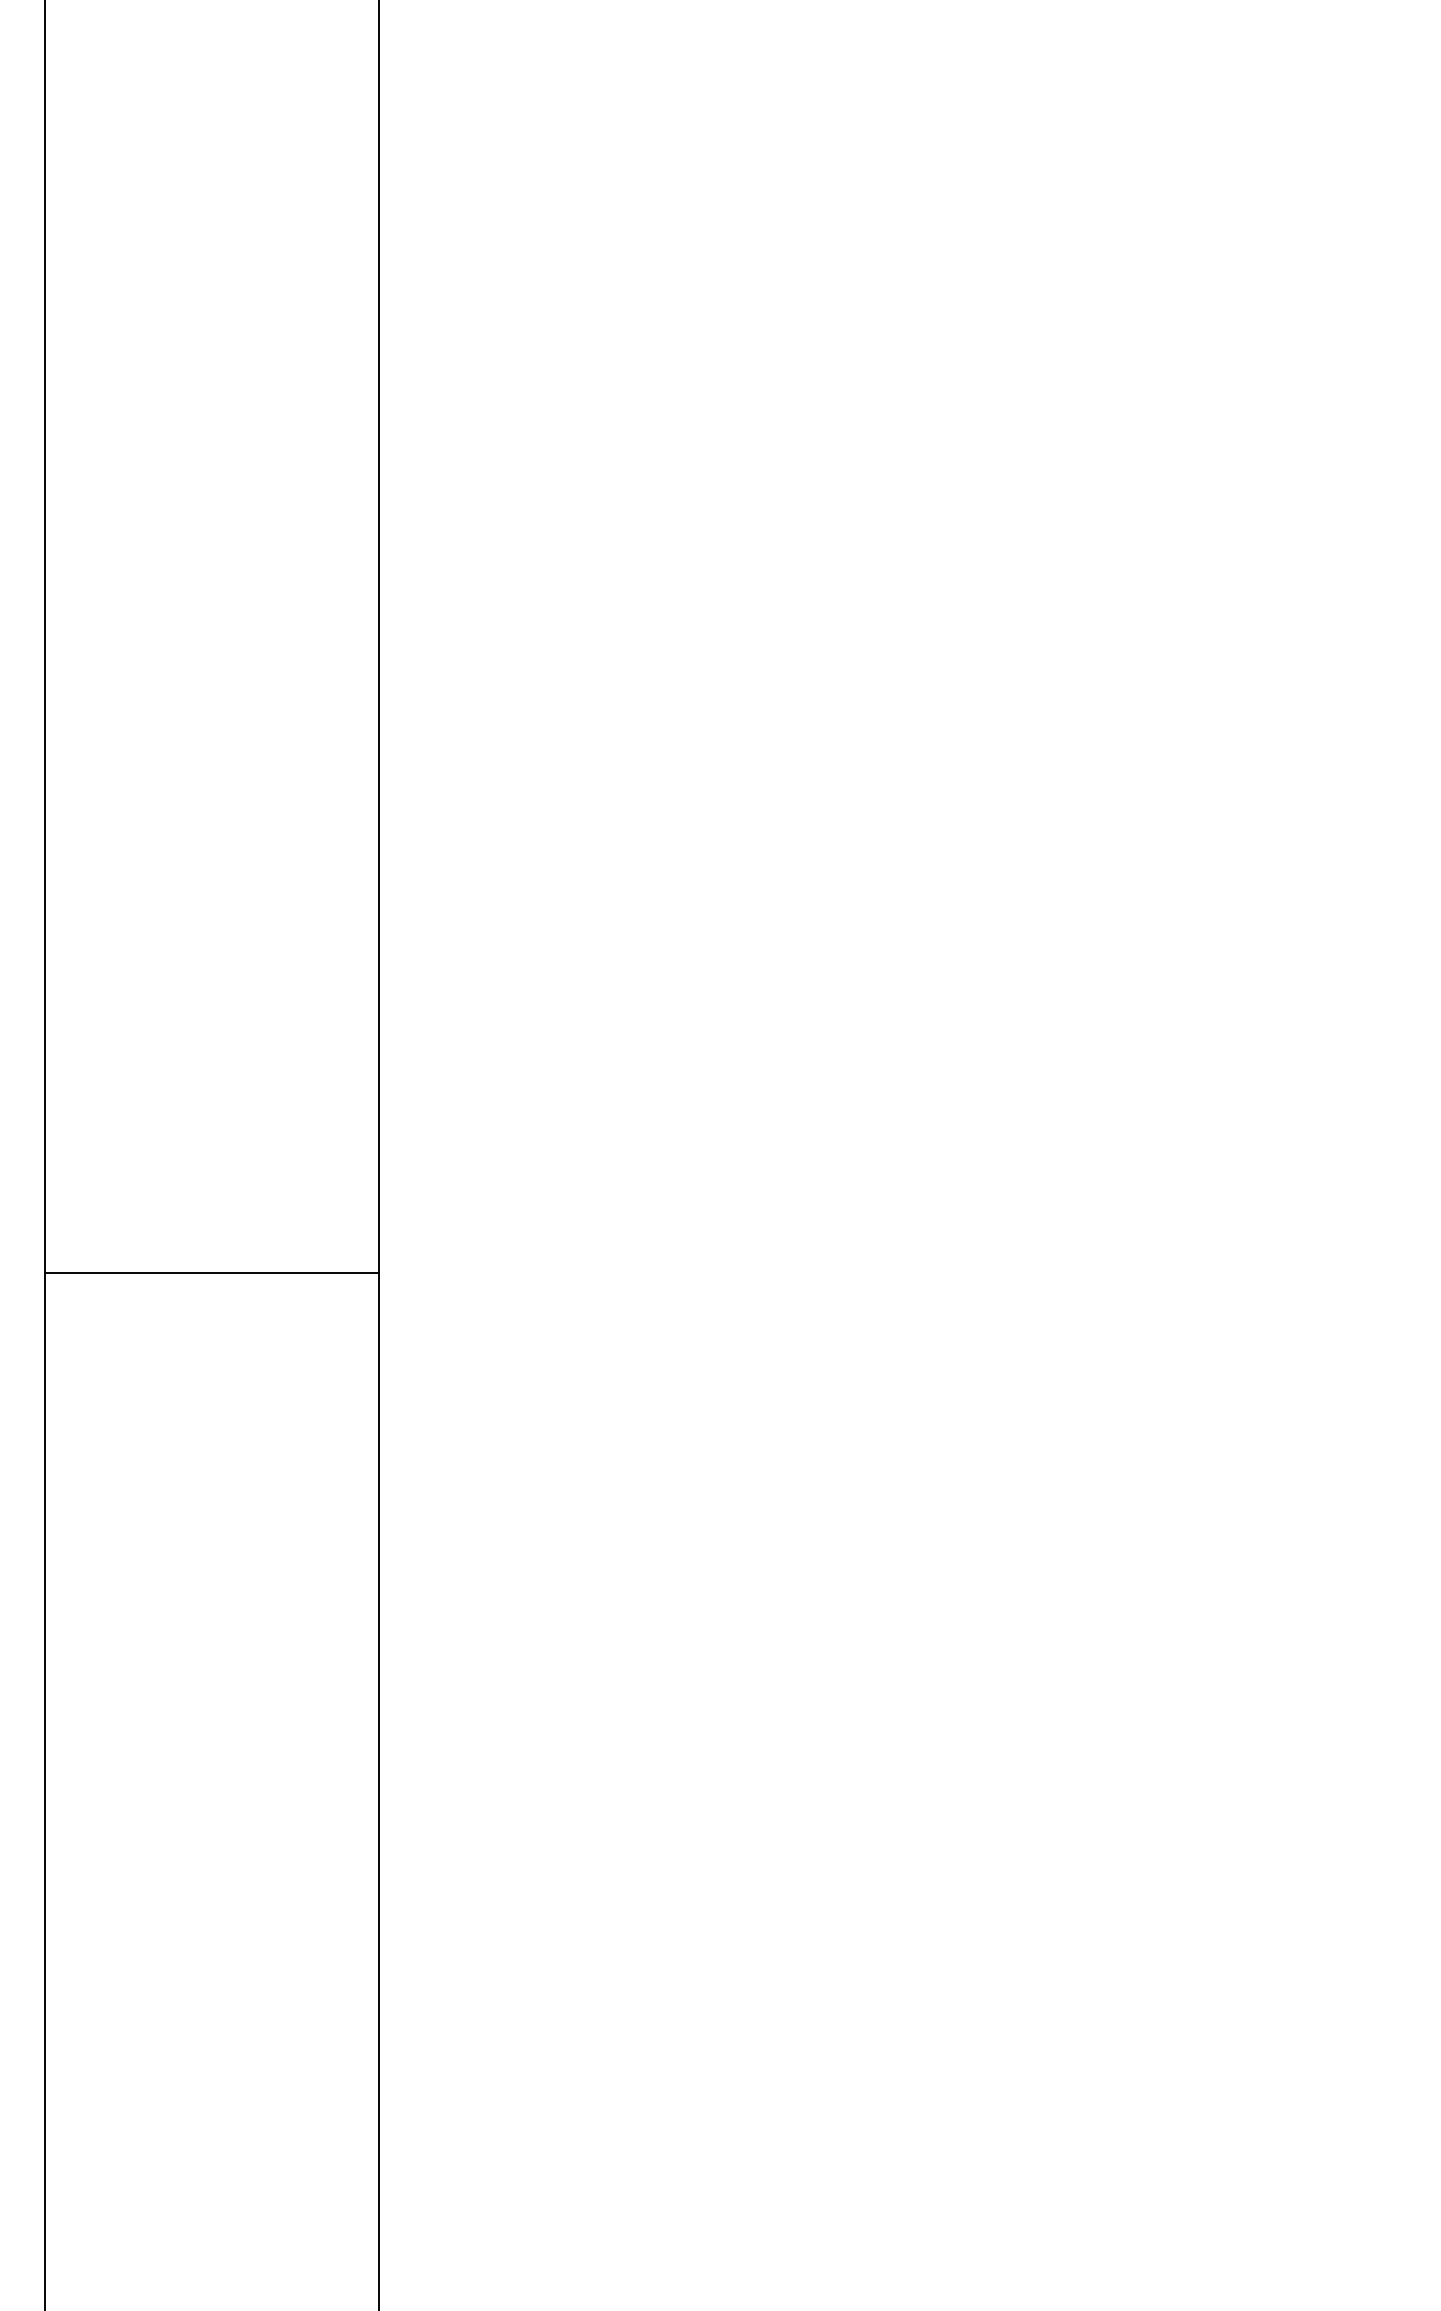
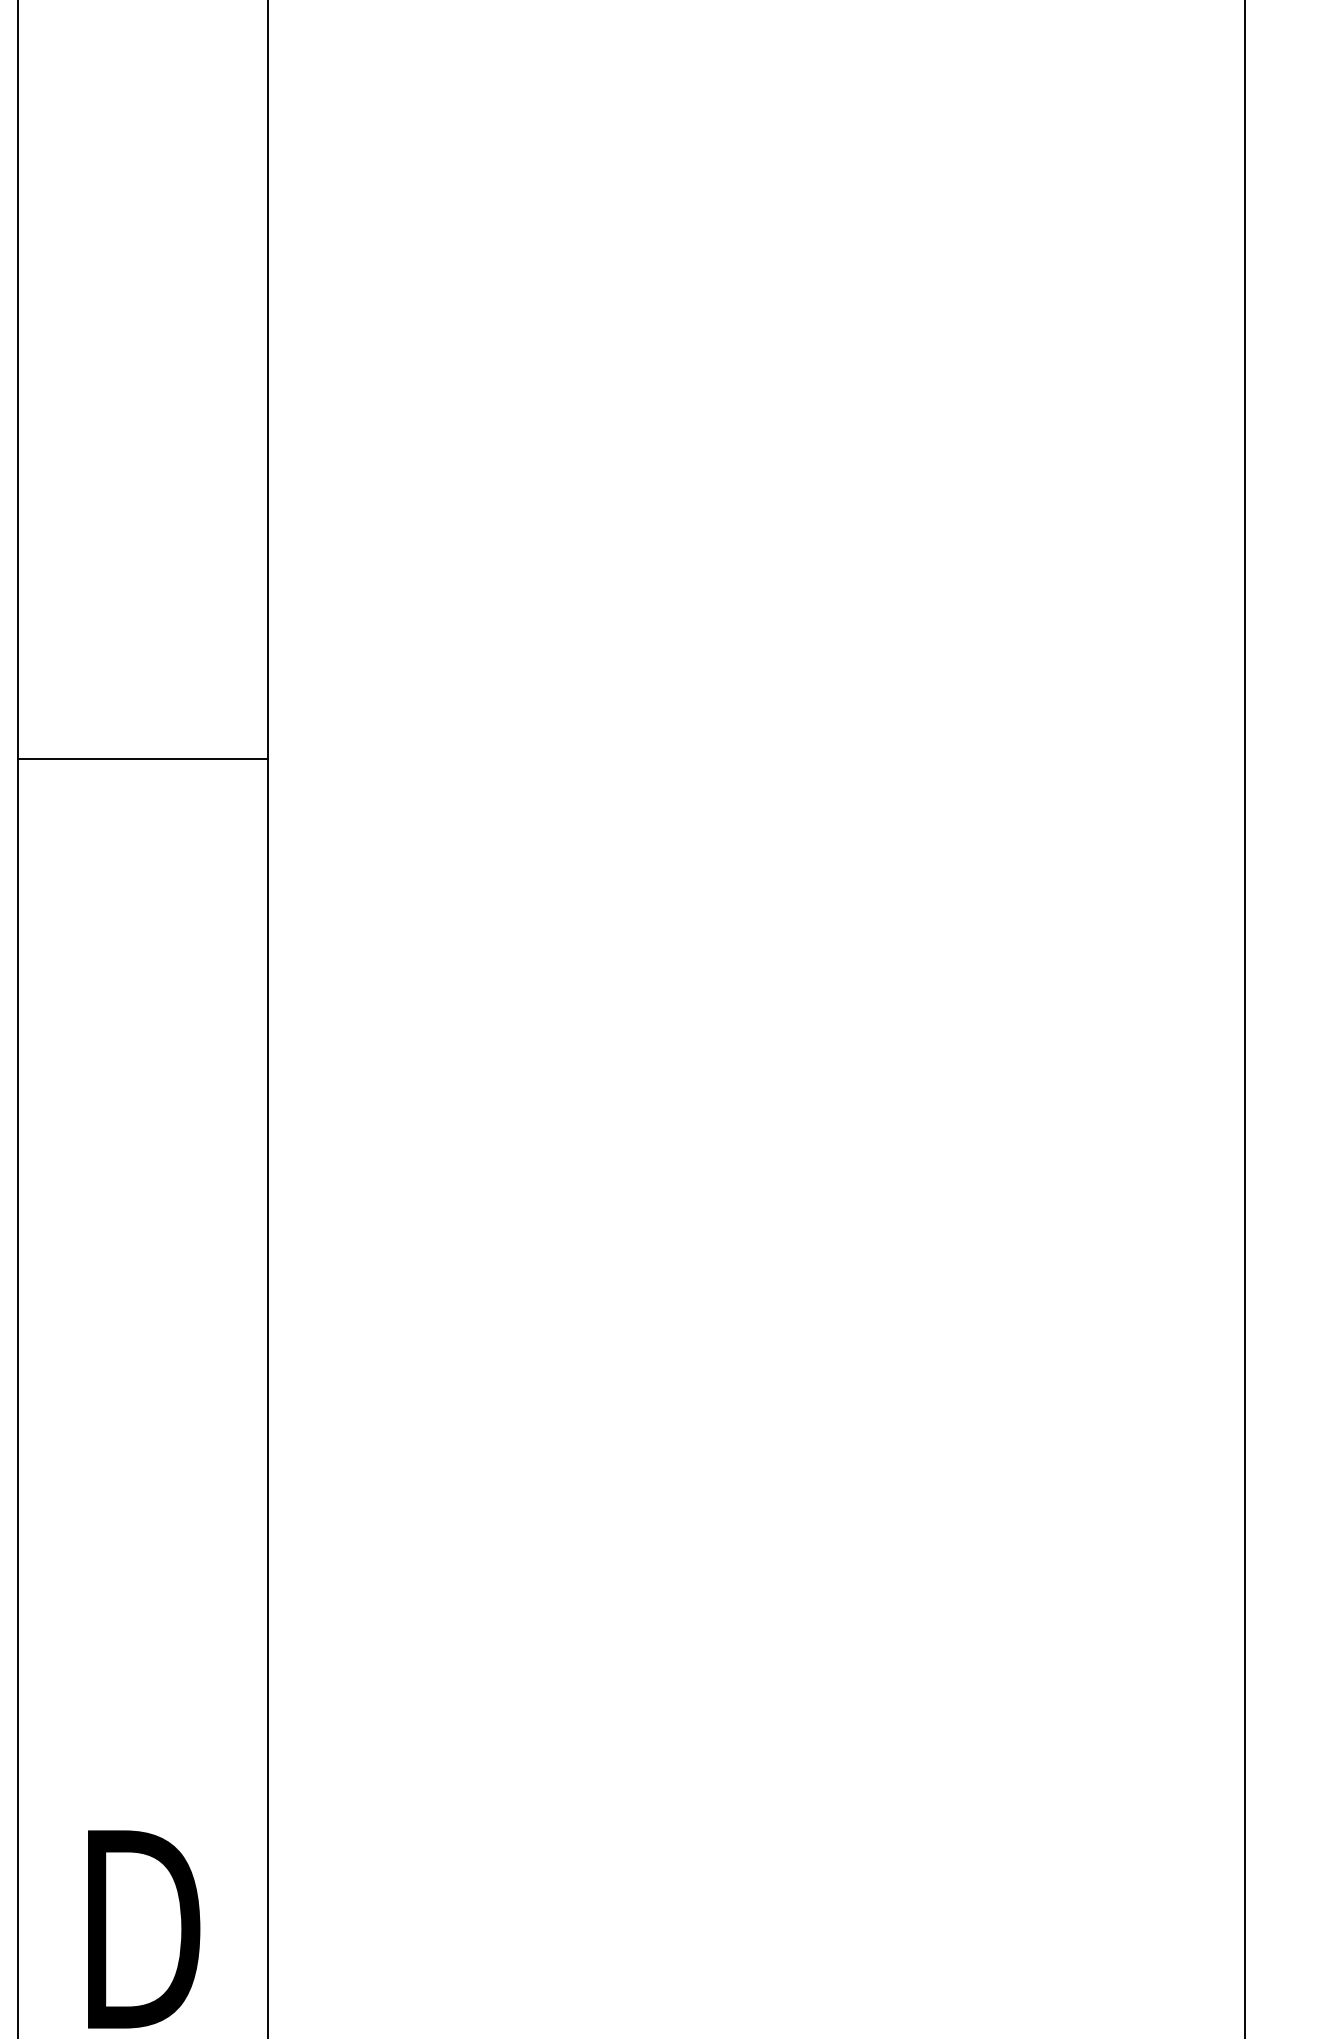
line: (211, 1273) -> (142, 758), moved

